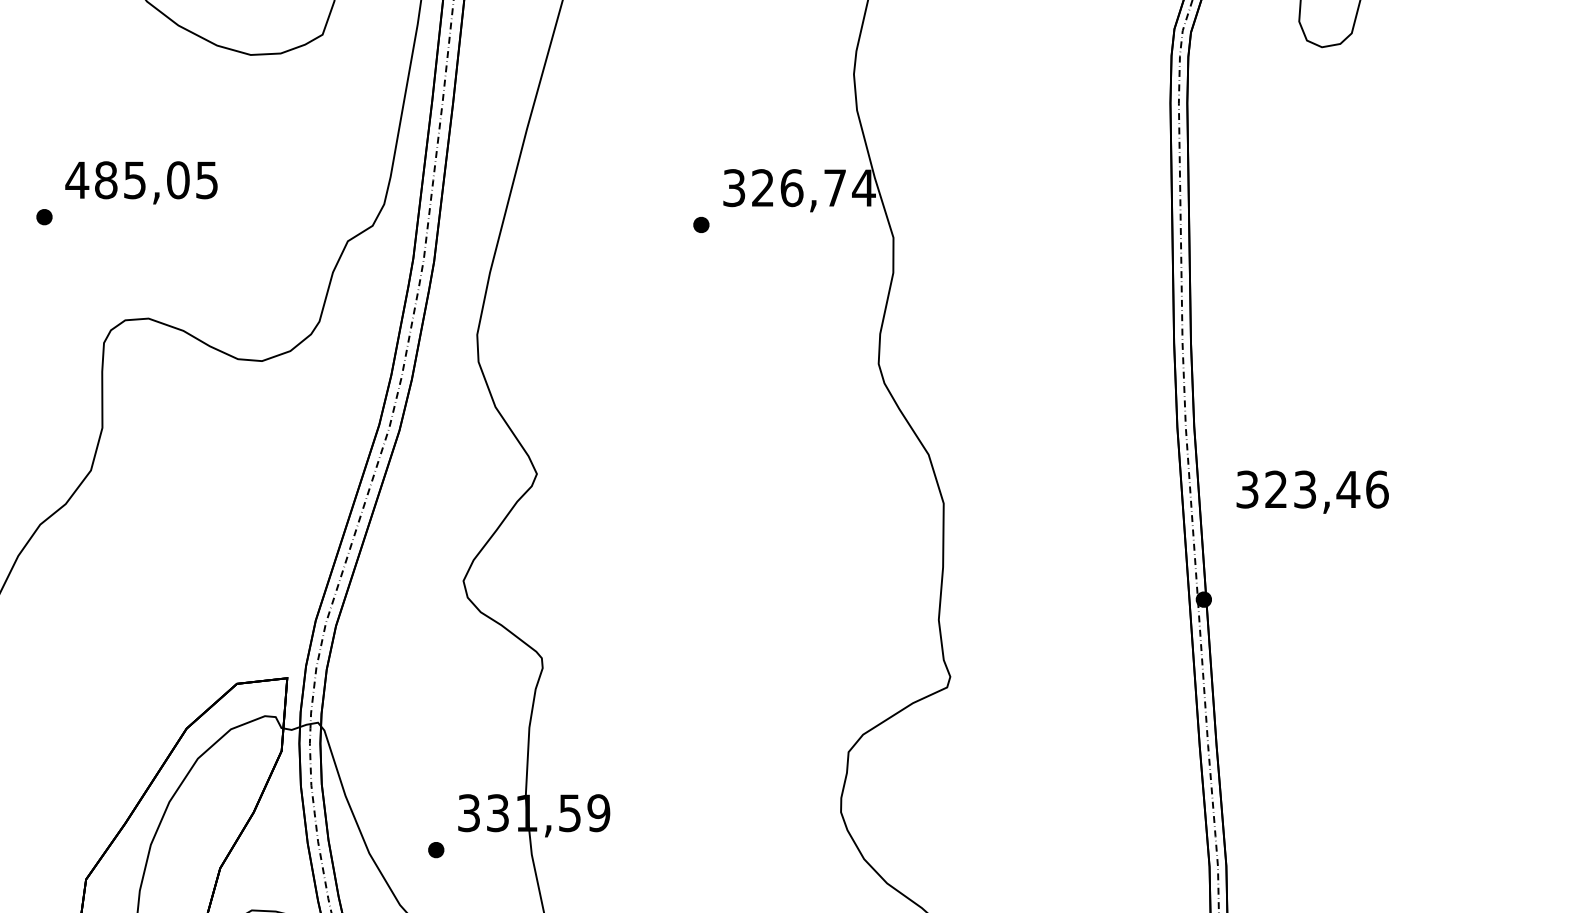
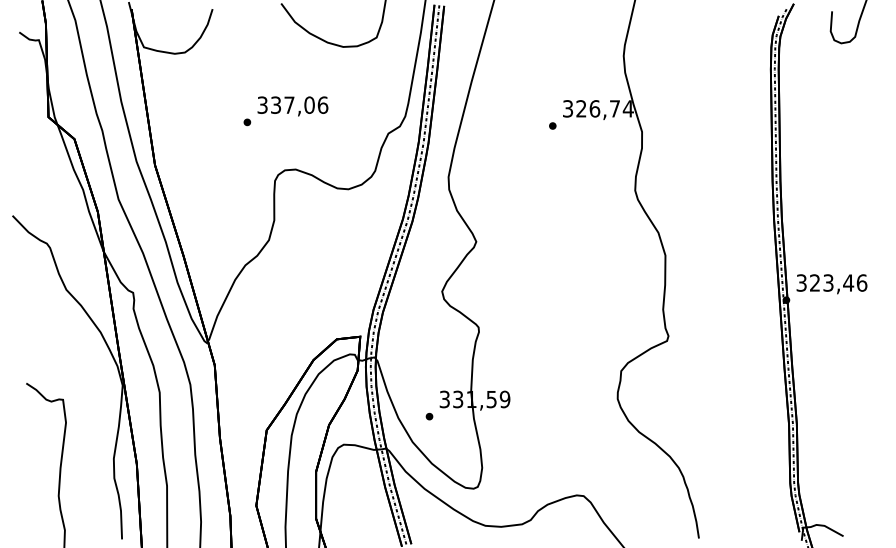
text: (141, 178) -> (292, 104), 485,05 -> 337,06
text: (1311, 492) -> (831, 284), moved

